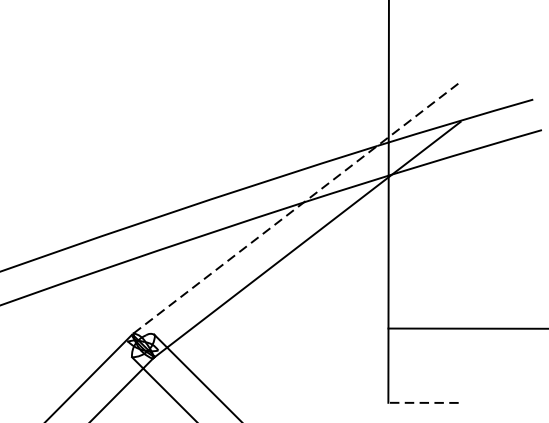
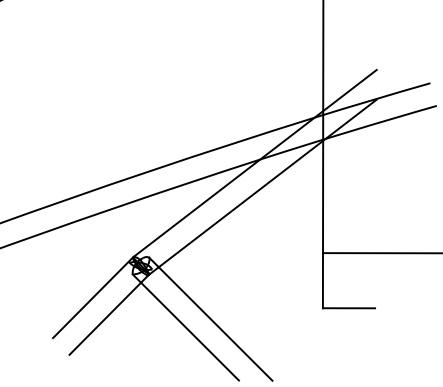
line: (297, 207) -> (255, 163), dashed -> solid
line: (422, 403) -> (348, 308), dashed -> solid

